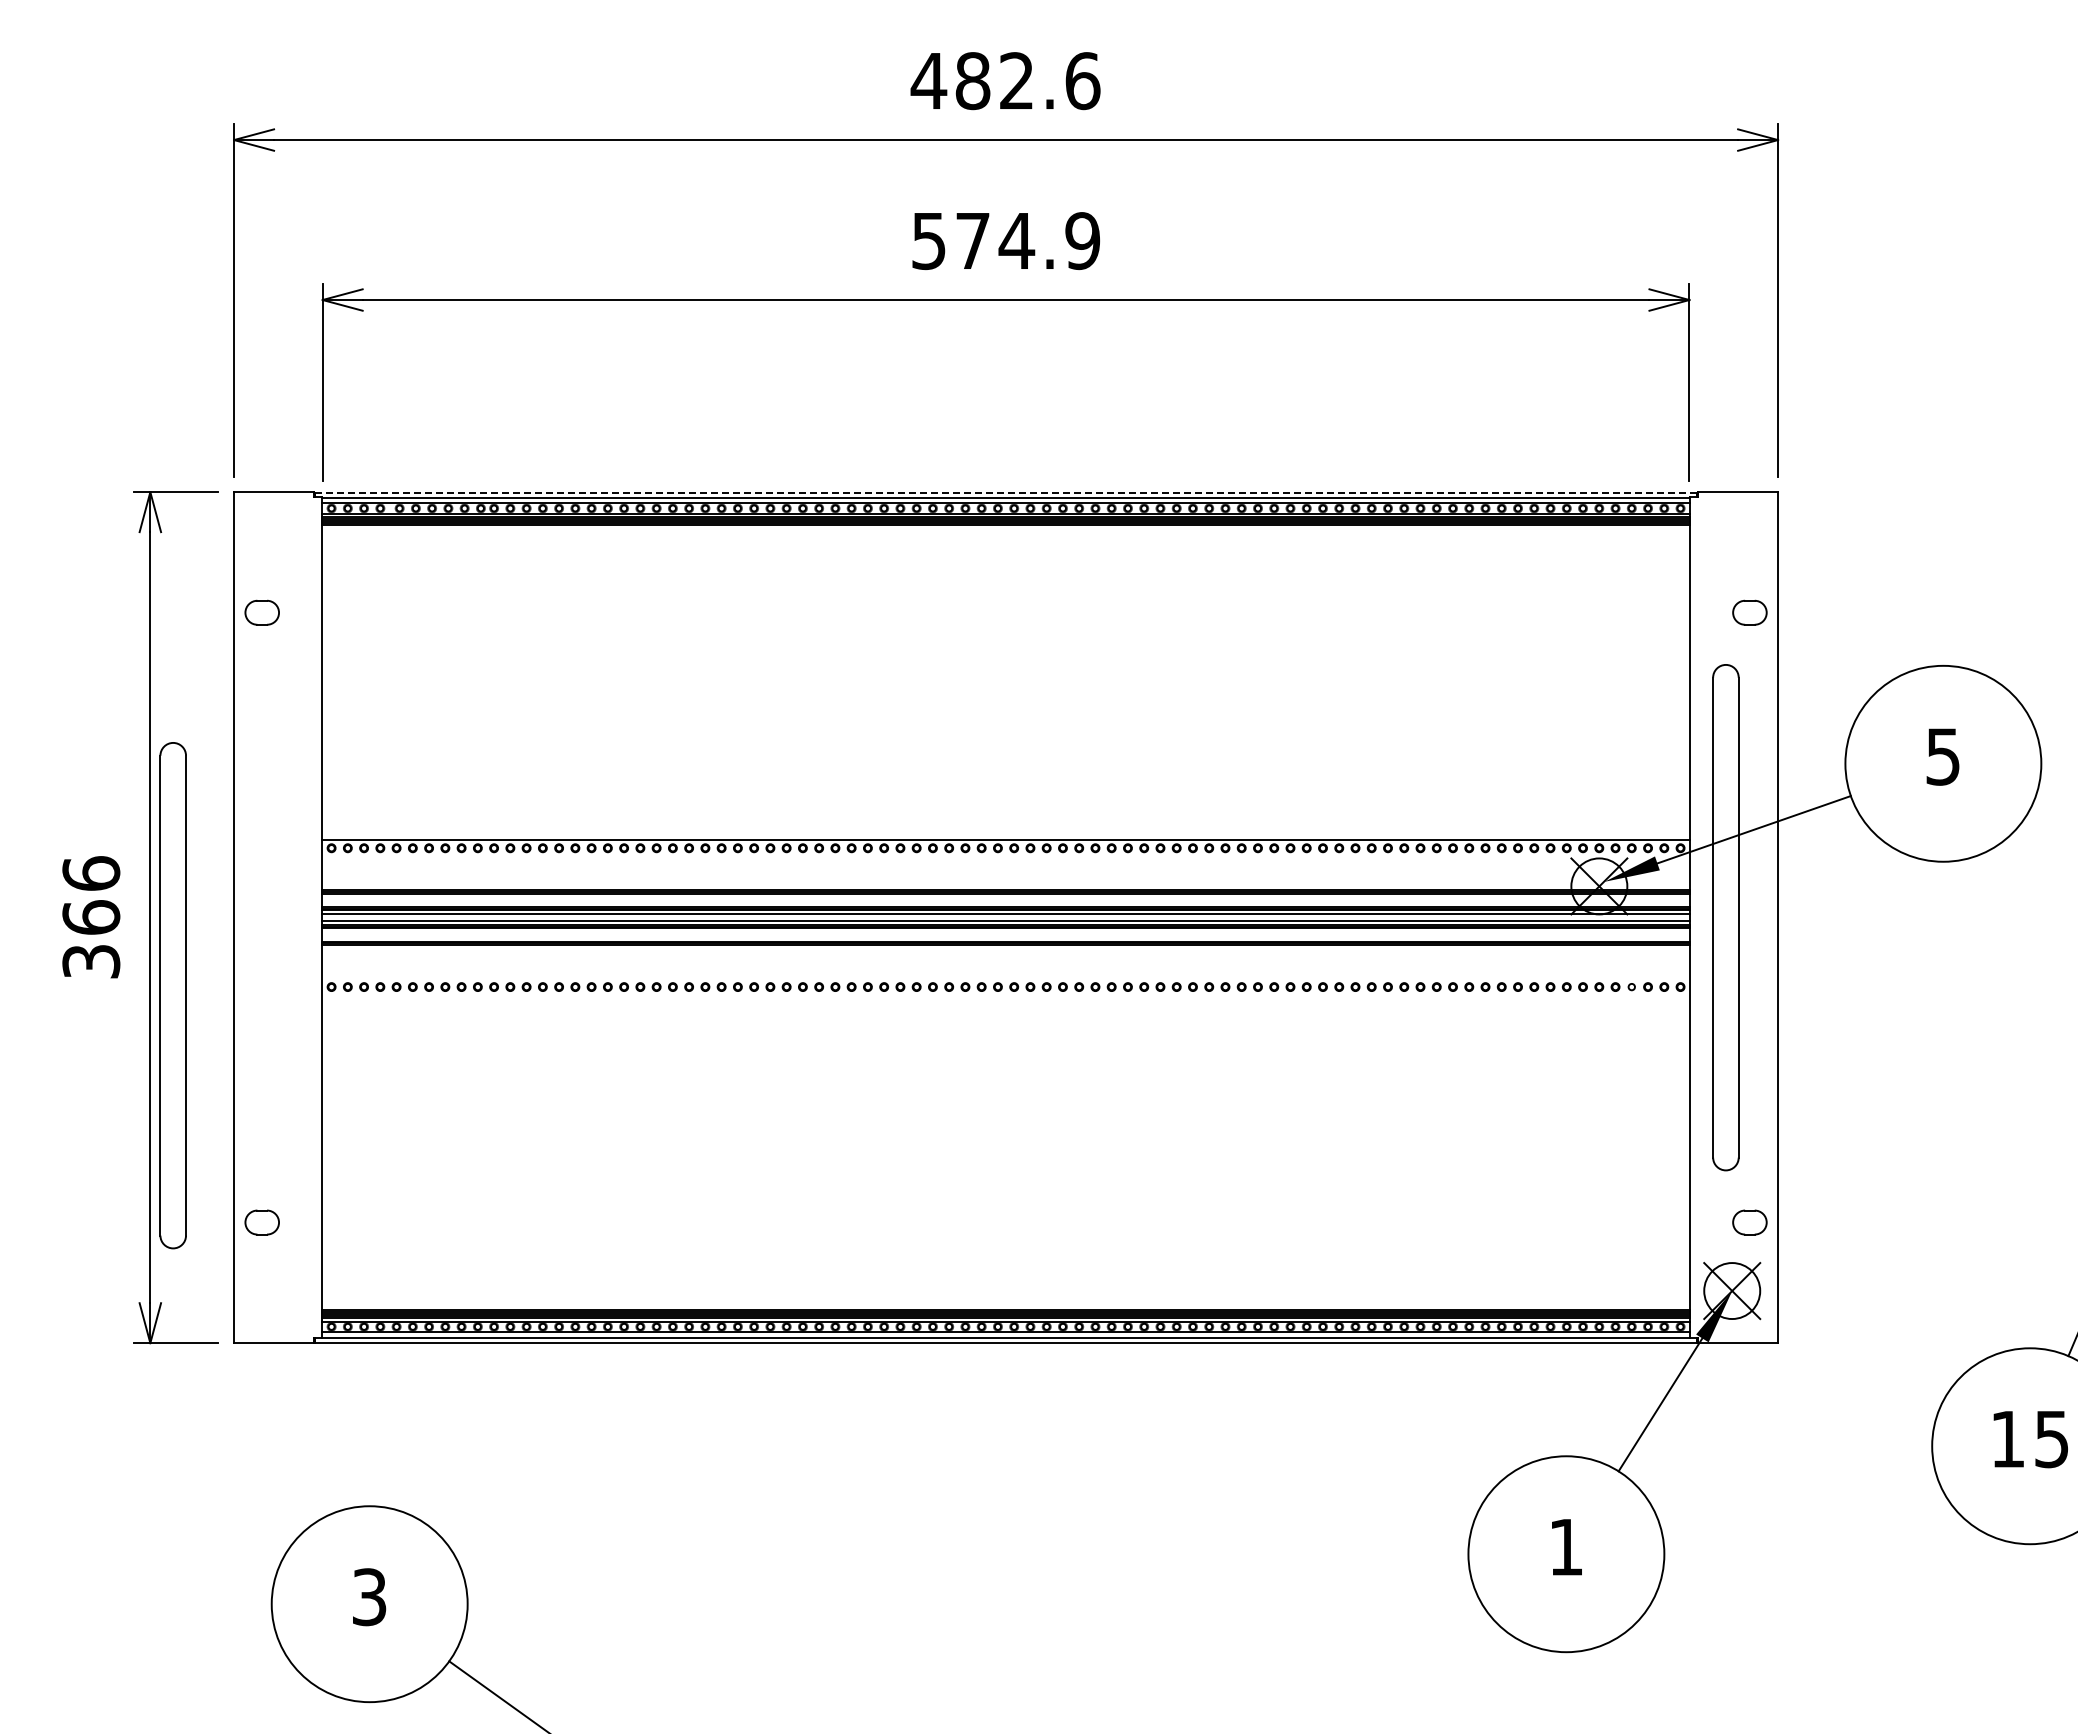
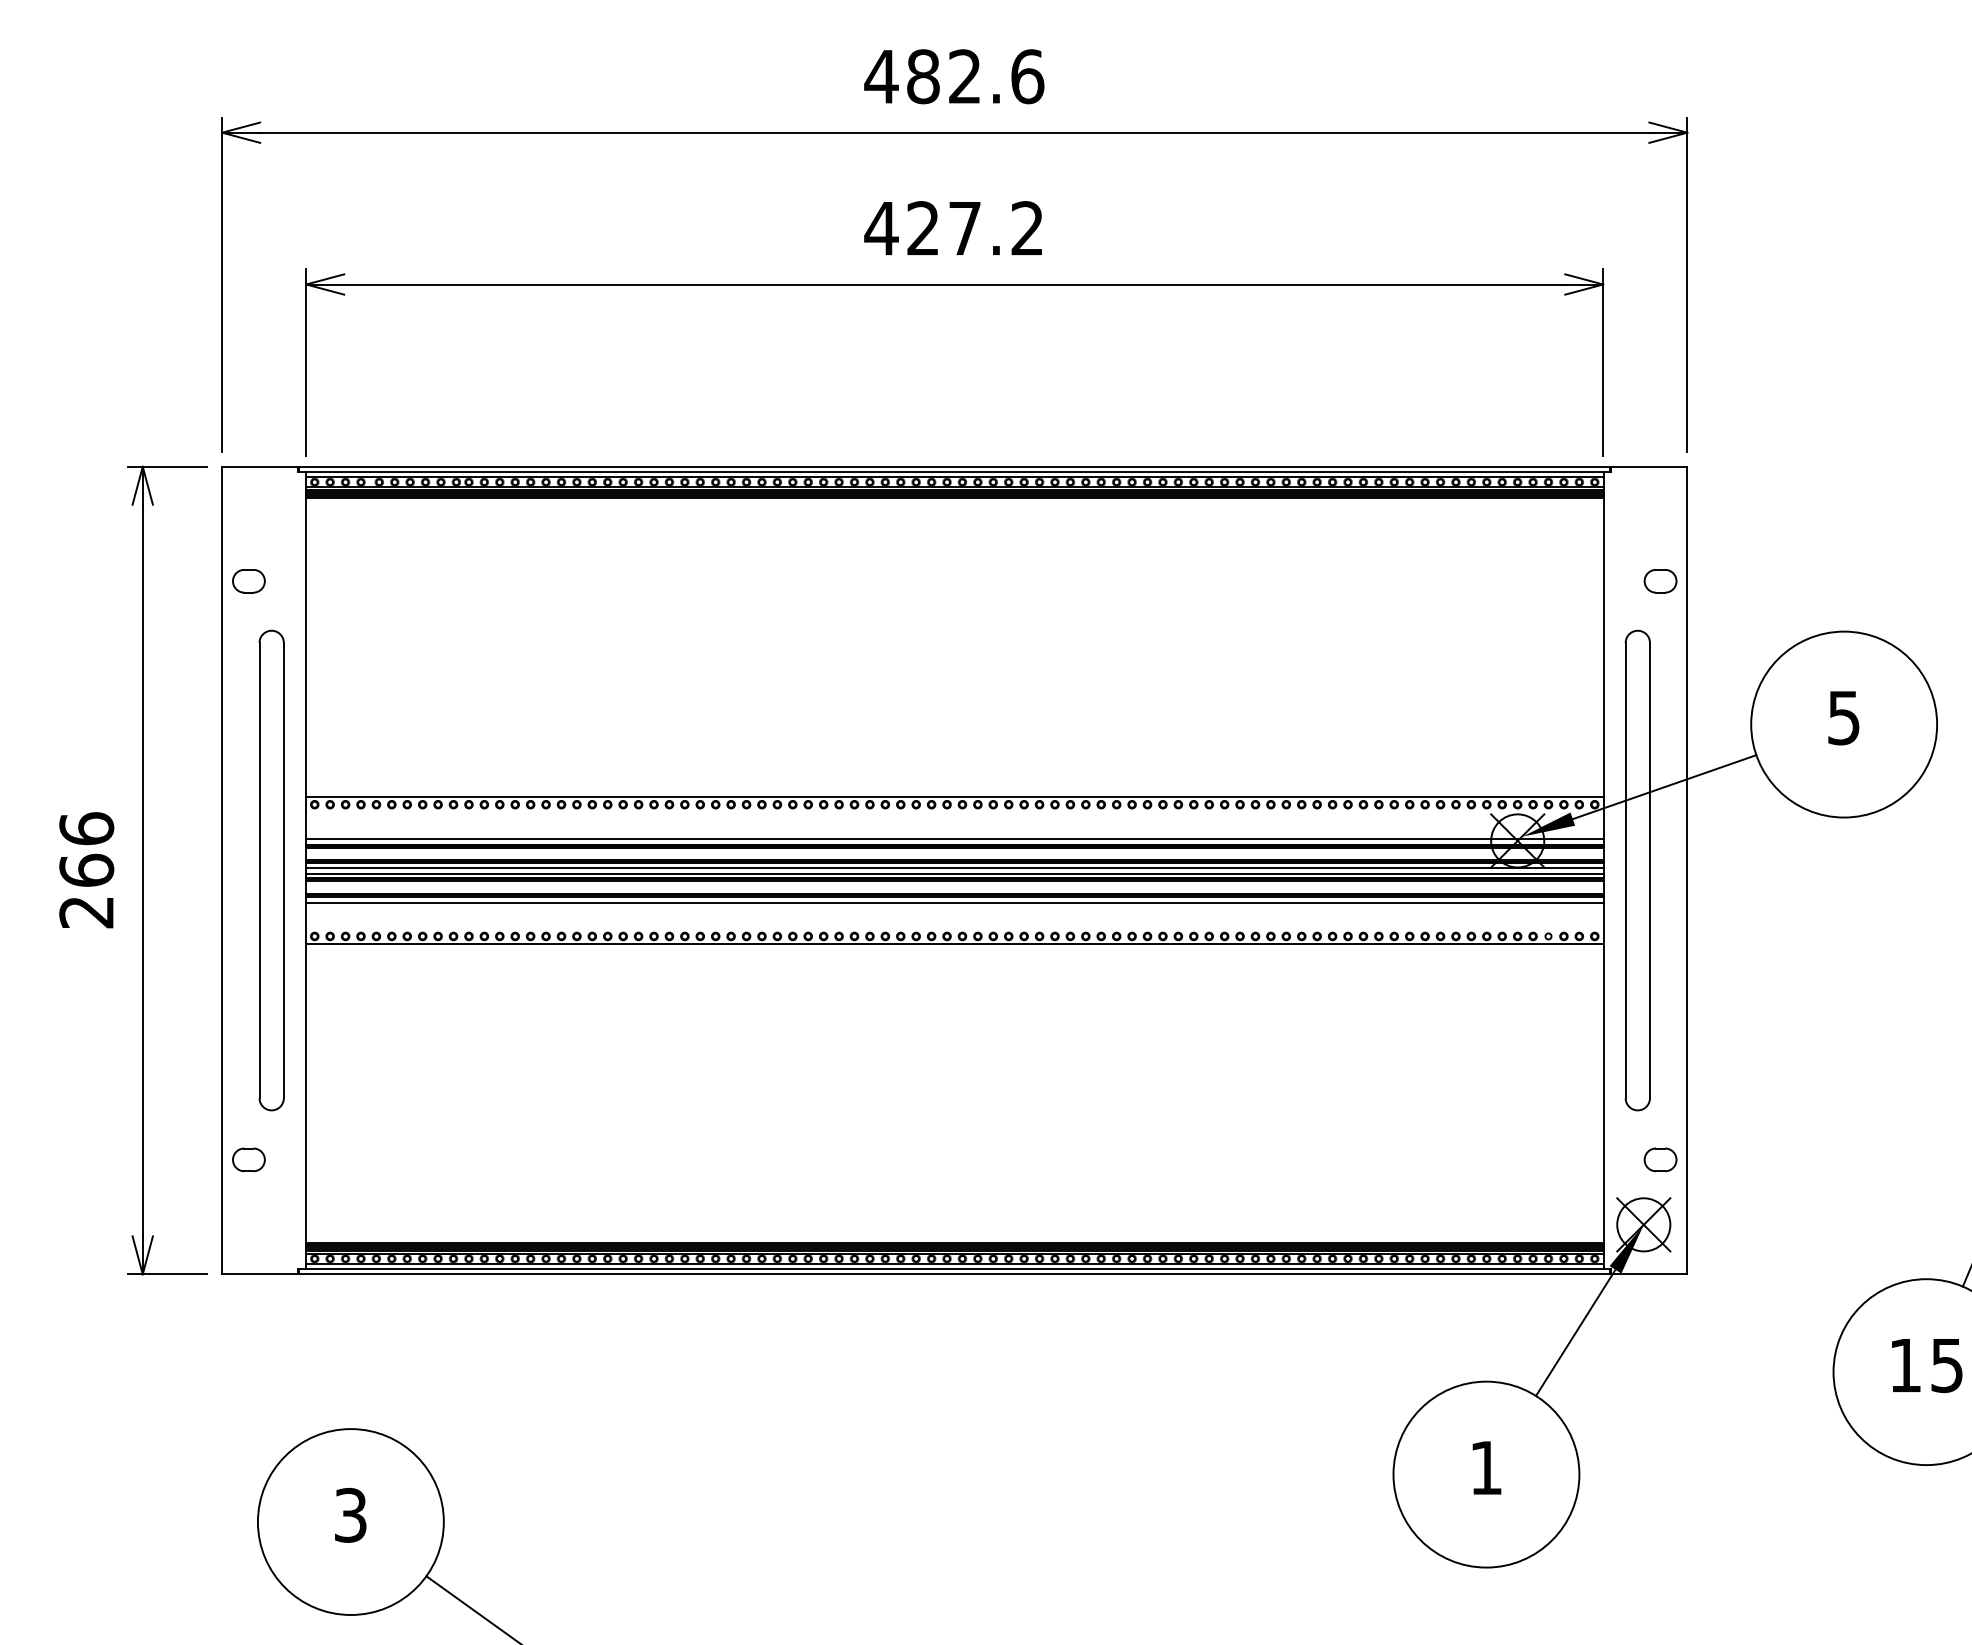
text: (1005, 241) -> (954, 228), 574.9 -> 427.2
line: (1006, 492) -> (955, 467), dashed -> solid
line: (1005, 883) -> (954, 838), added
line: (1005, 951) -> (954, 902), added
text: (91, 961) -> (86, 912), 366 -> 266
line: (1005, 994) -> (954, 943), added
part: (172, 995) -> (271, 870), moved

